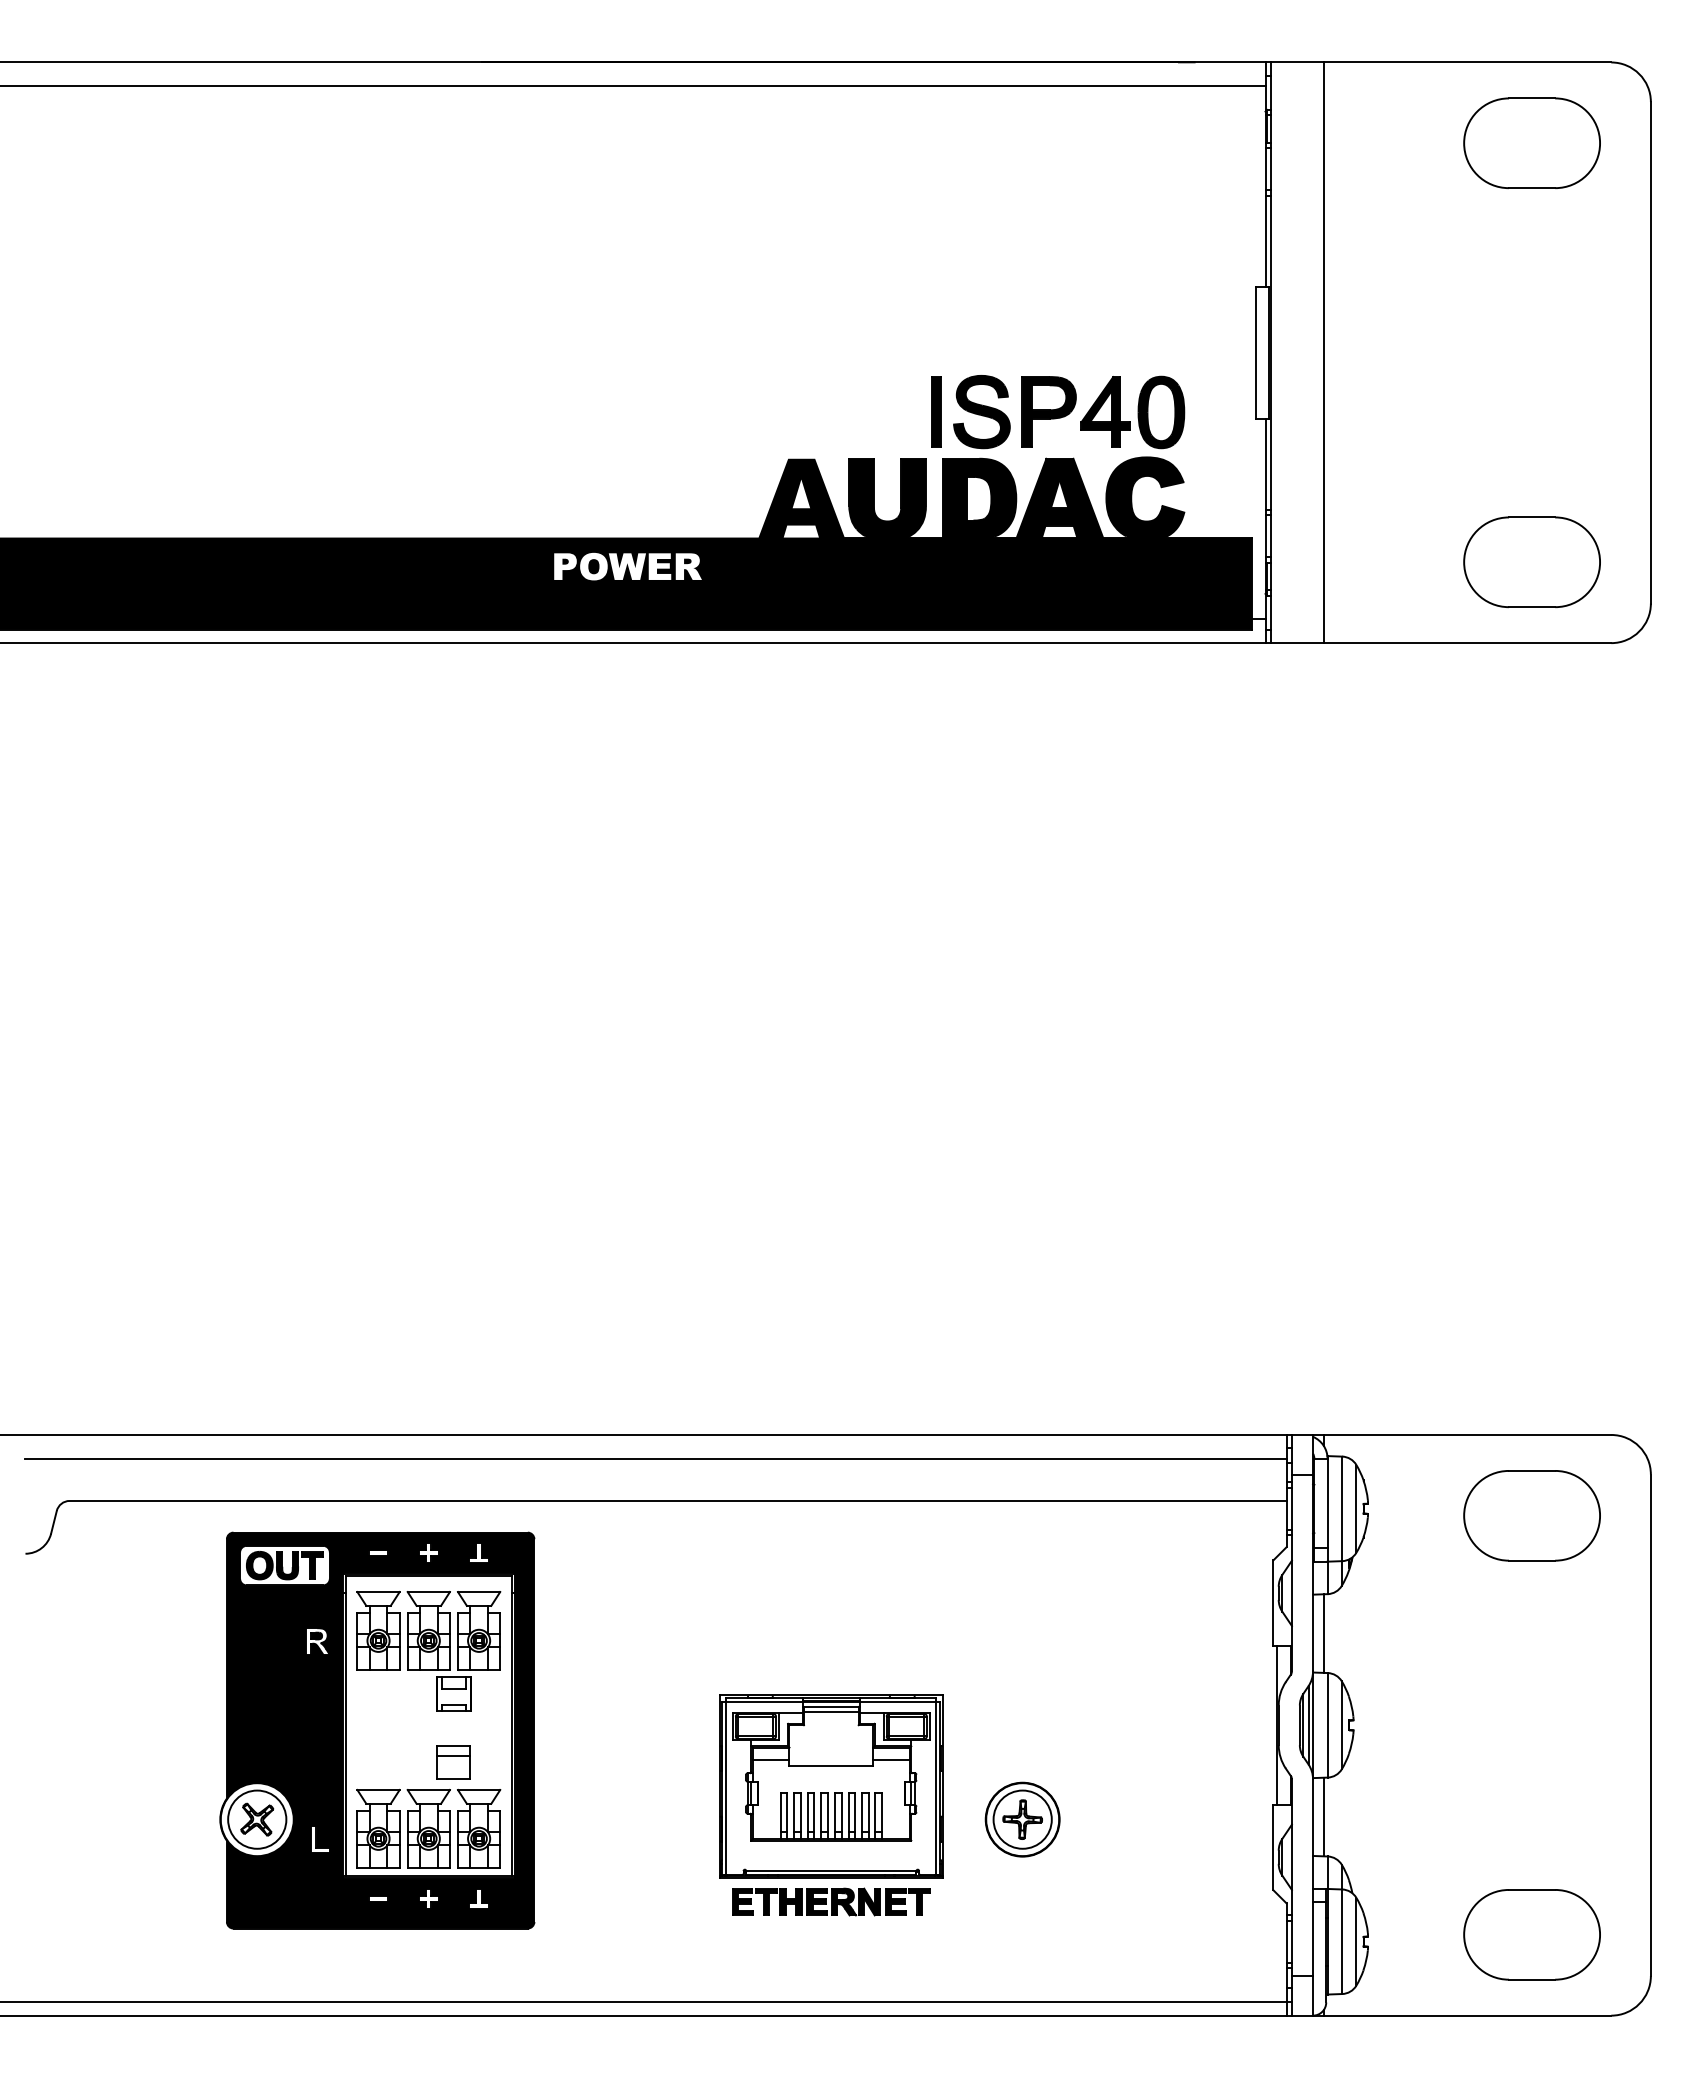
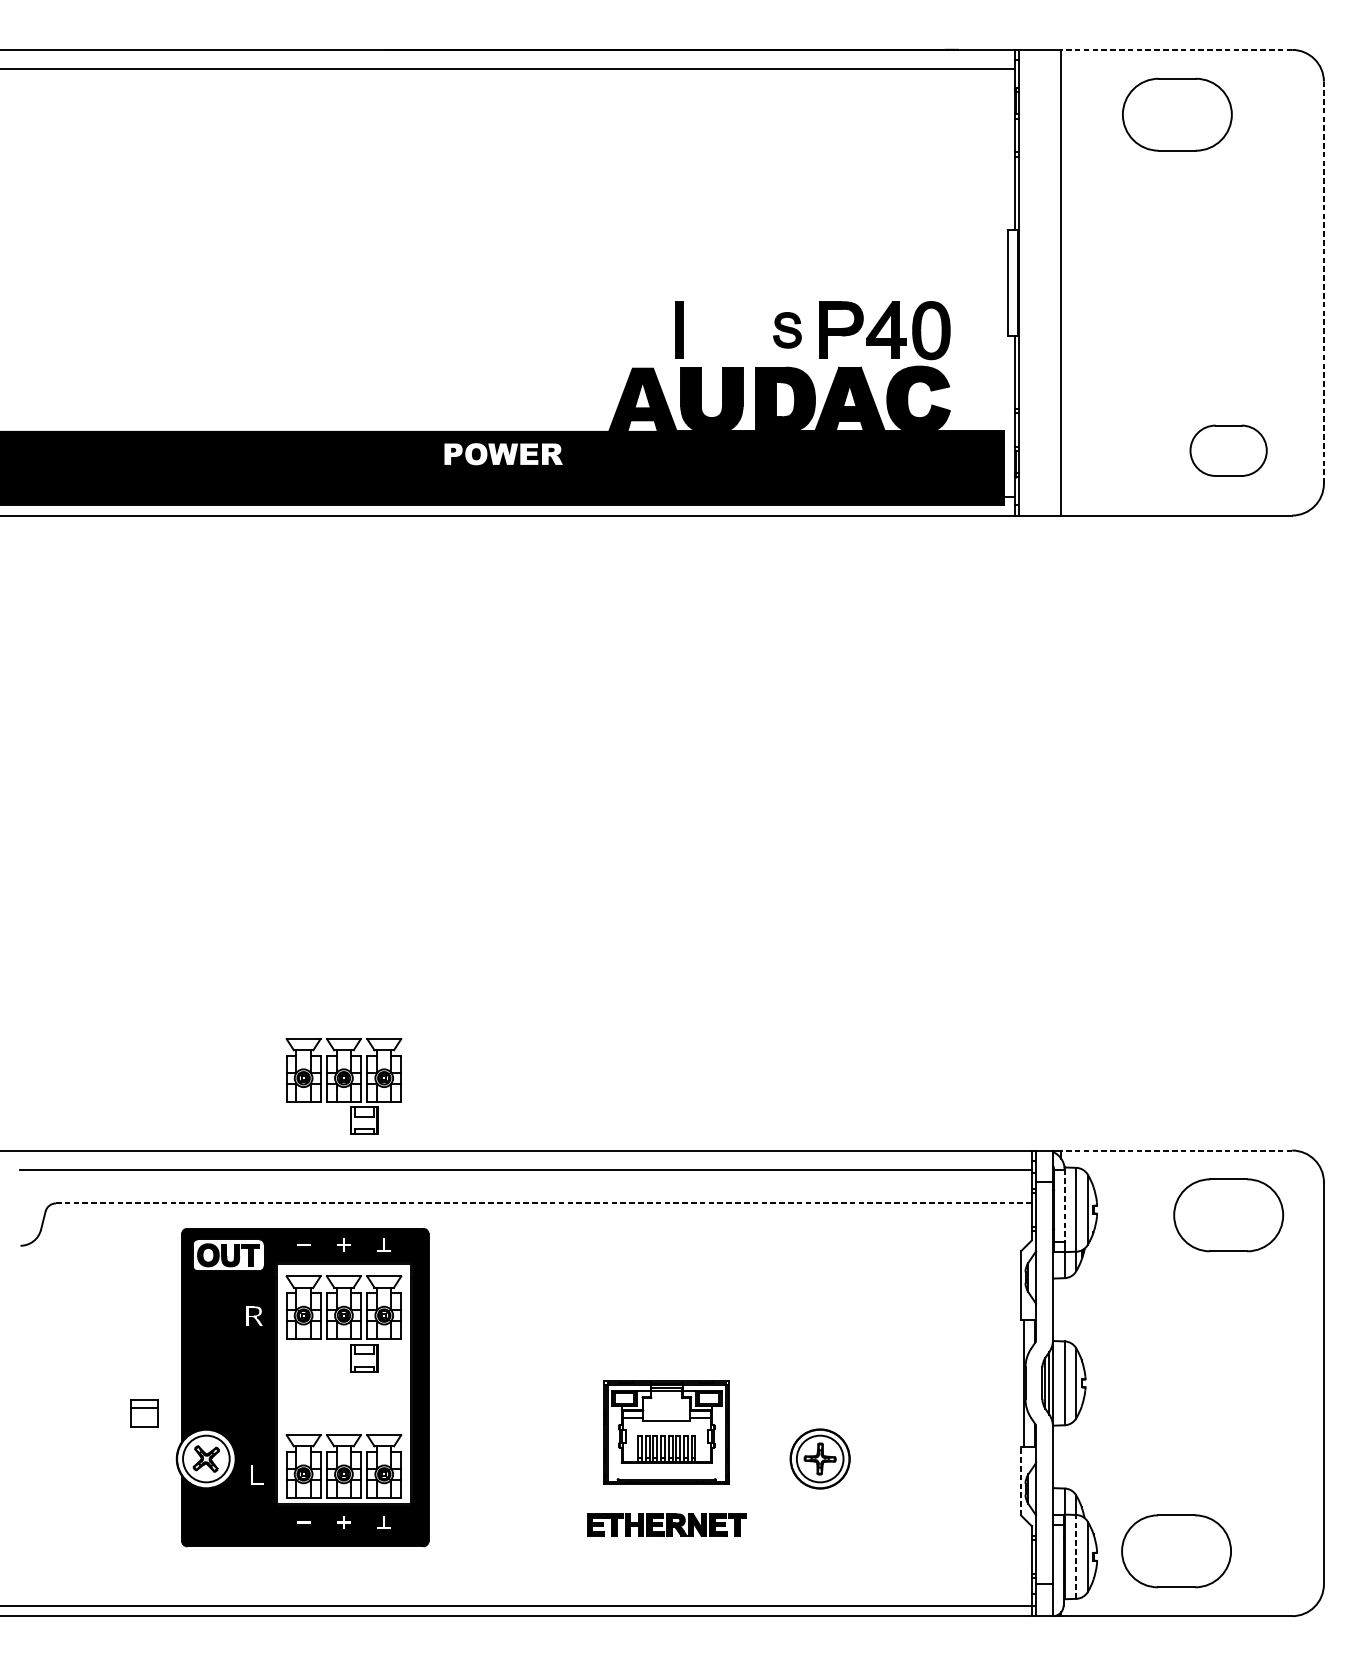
line: (1467, 62) -> (1176, 49), solid -> dashed
part: (1531, 142) -> (1176, 114), moved
line: (1650, 352) -> (1323, 282), solid -> dashed
part: (936, 411) -> (679, 329), moved
part: (981, 412) -> (787, 330), size x0.6
part: (1531, 562) -> (1228, 450), size x0.7
part: (428, 1355) -> (343, 1086), added
line: (1467, 1434) -> (1176, 1150), solid -> dashed
line: (678, 1500) -> (544, 1203), solid -> dashed
line: (1327, 1503) -> (1064, 1205), solid -> dashed
line: (1323, 1633) -> (1061, 1309), removed
part: (453, 1762) -> (144, 1413), moved
part: (831, 1786) -> (666, 1432), size x0.7
line: (1323, 1816) -> (1061, 1456), removed
line: (1273, 1847) -> (1021, 1481), solid -> dashed
part: (1531, 1934) -> (1176, 1551), moved
line: (1342, 1941) -> (1076, 1556), solid -> dashed

